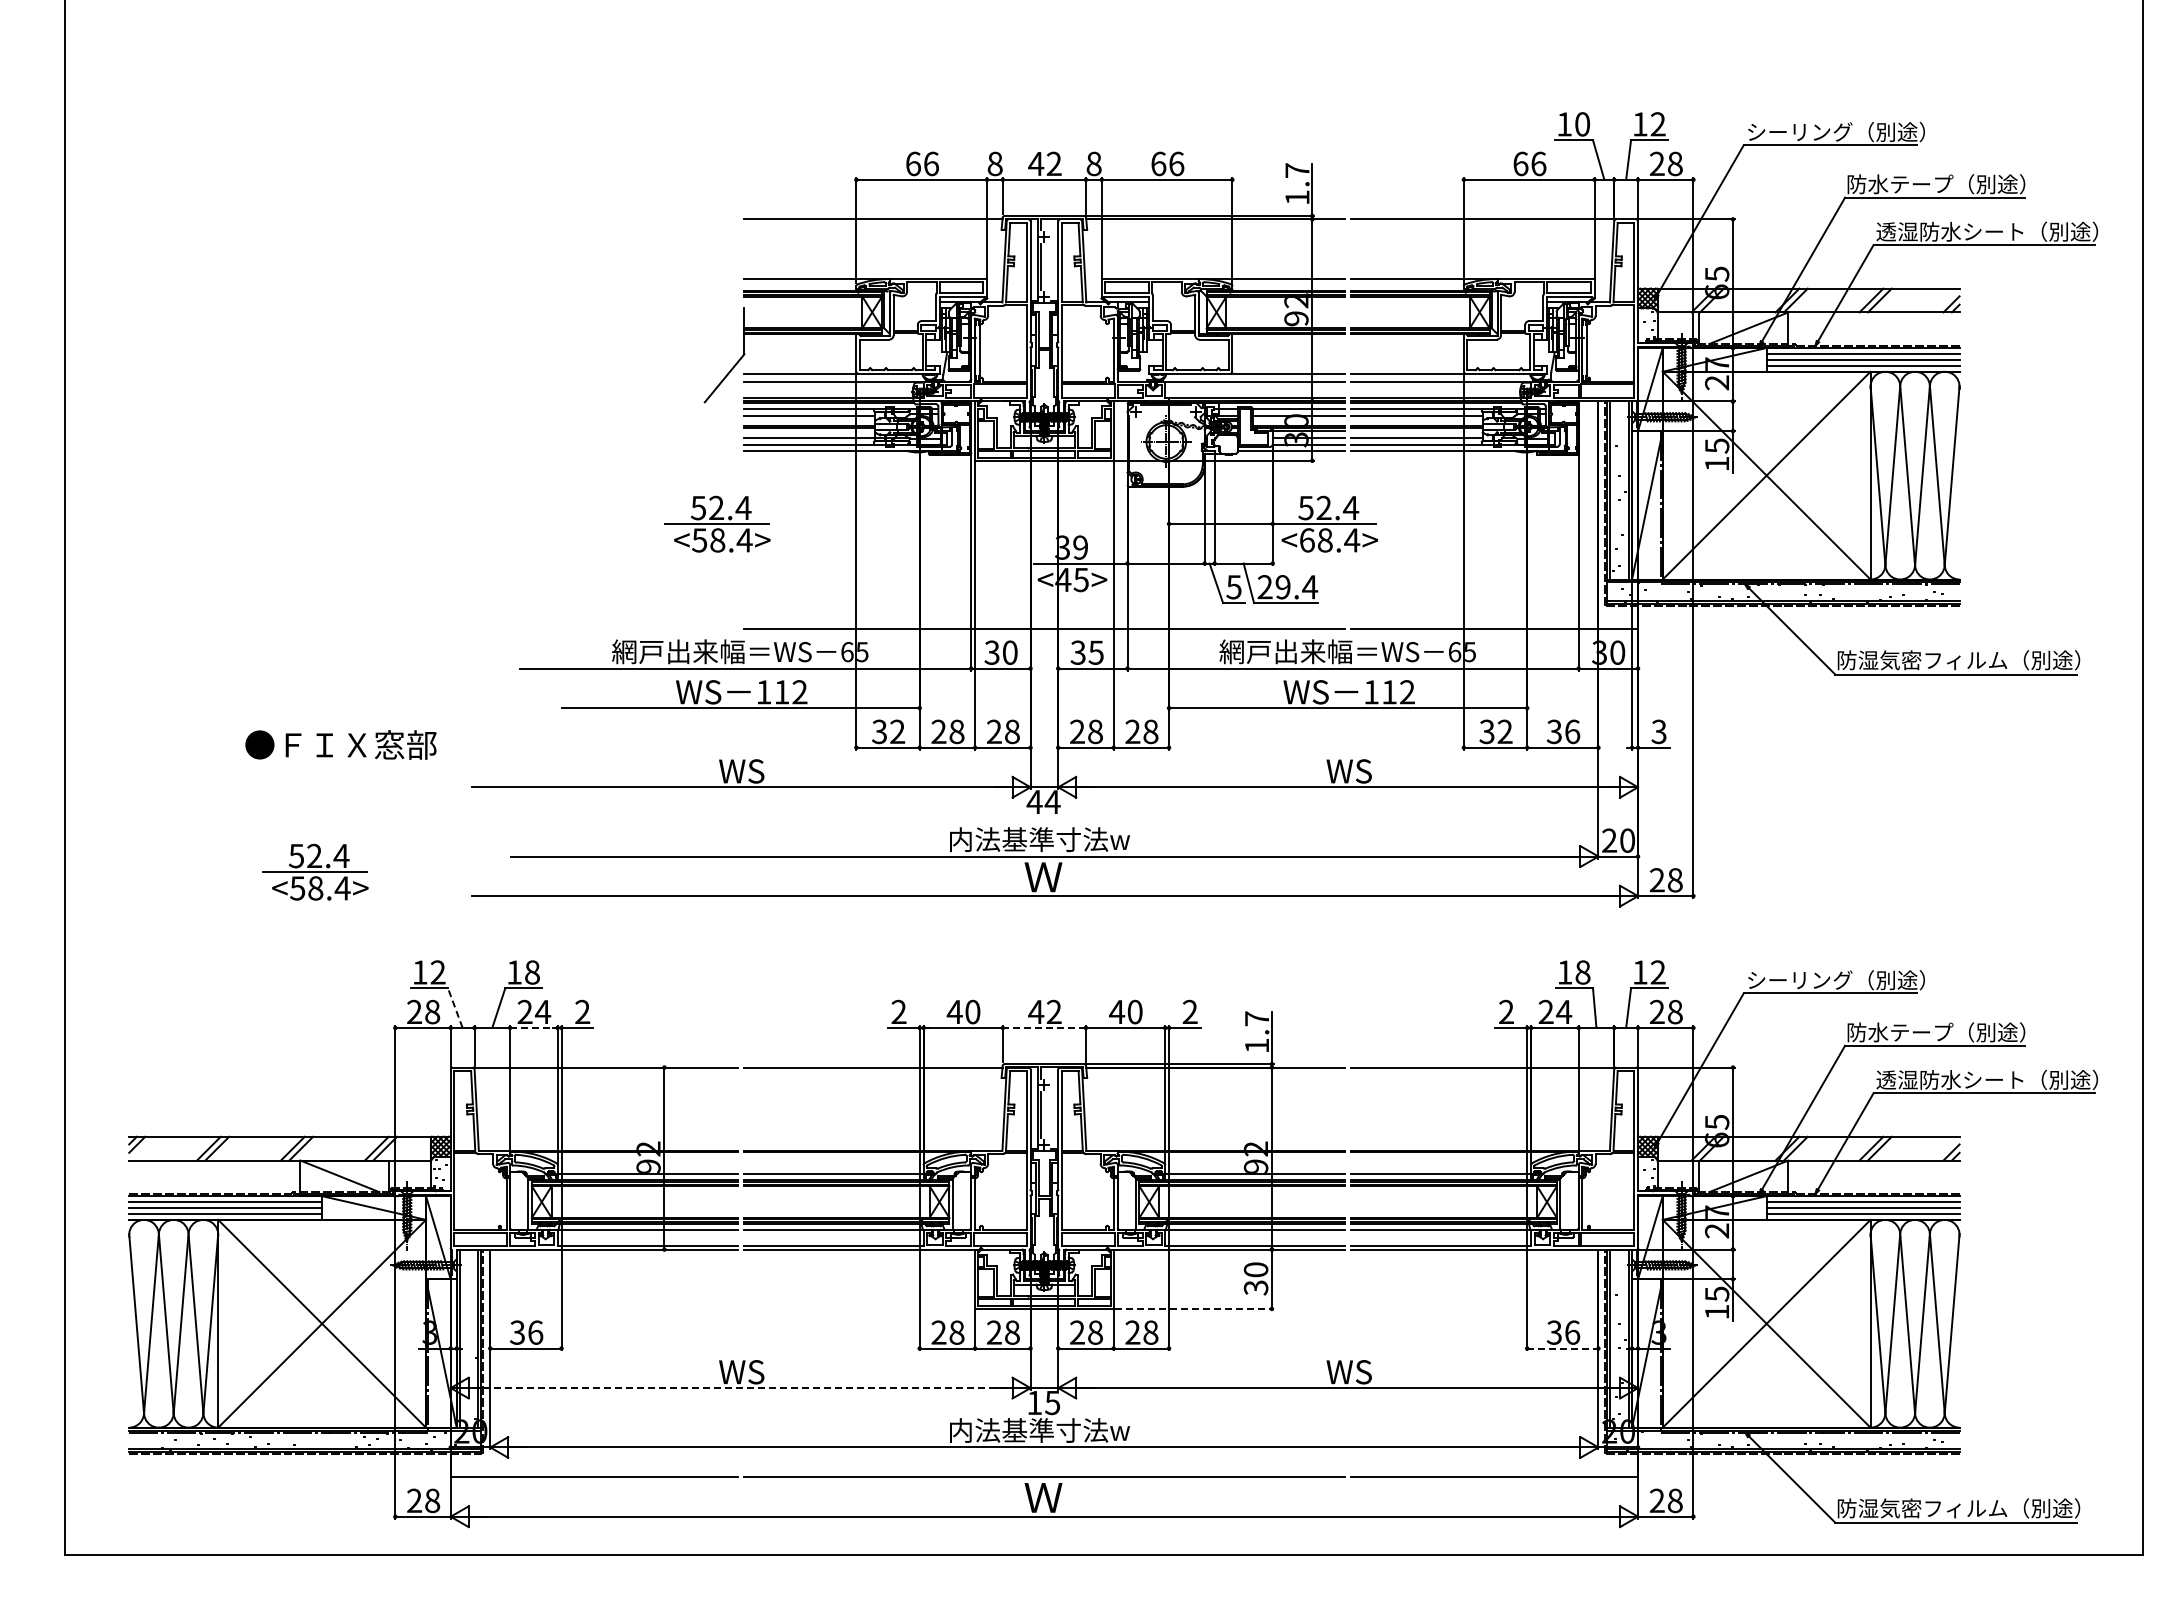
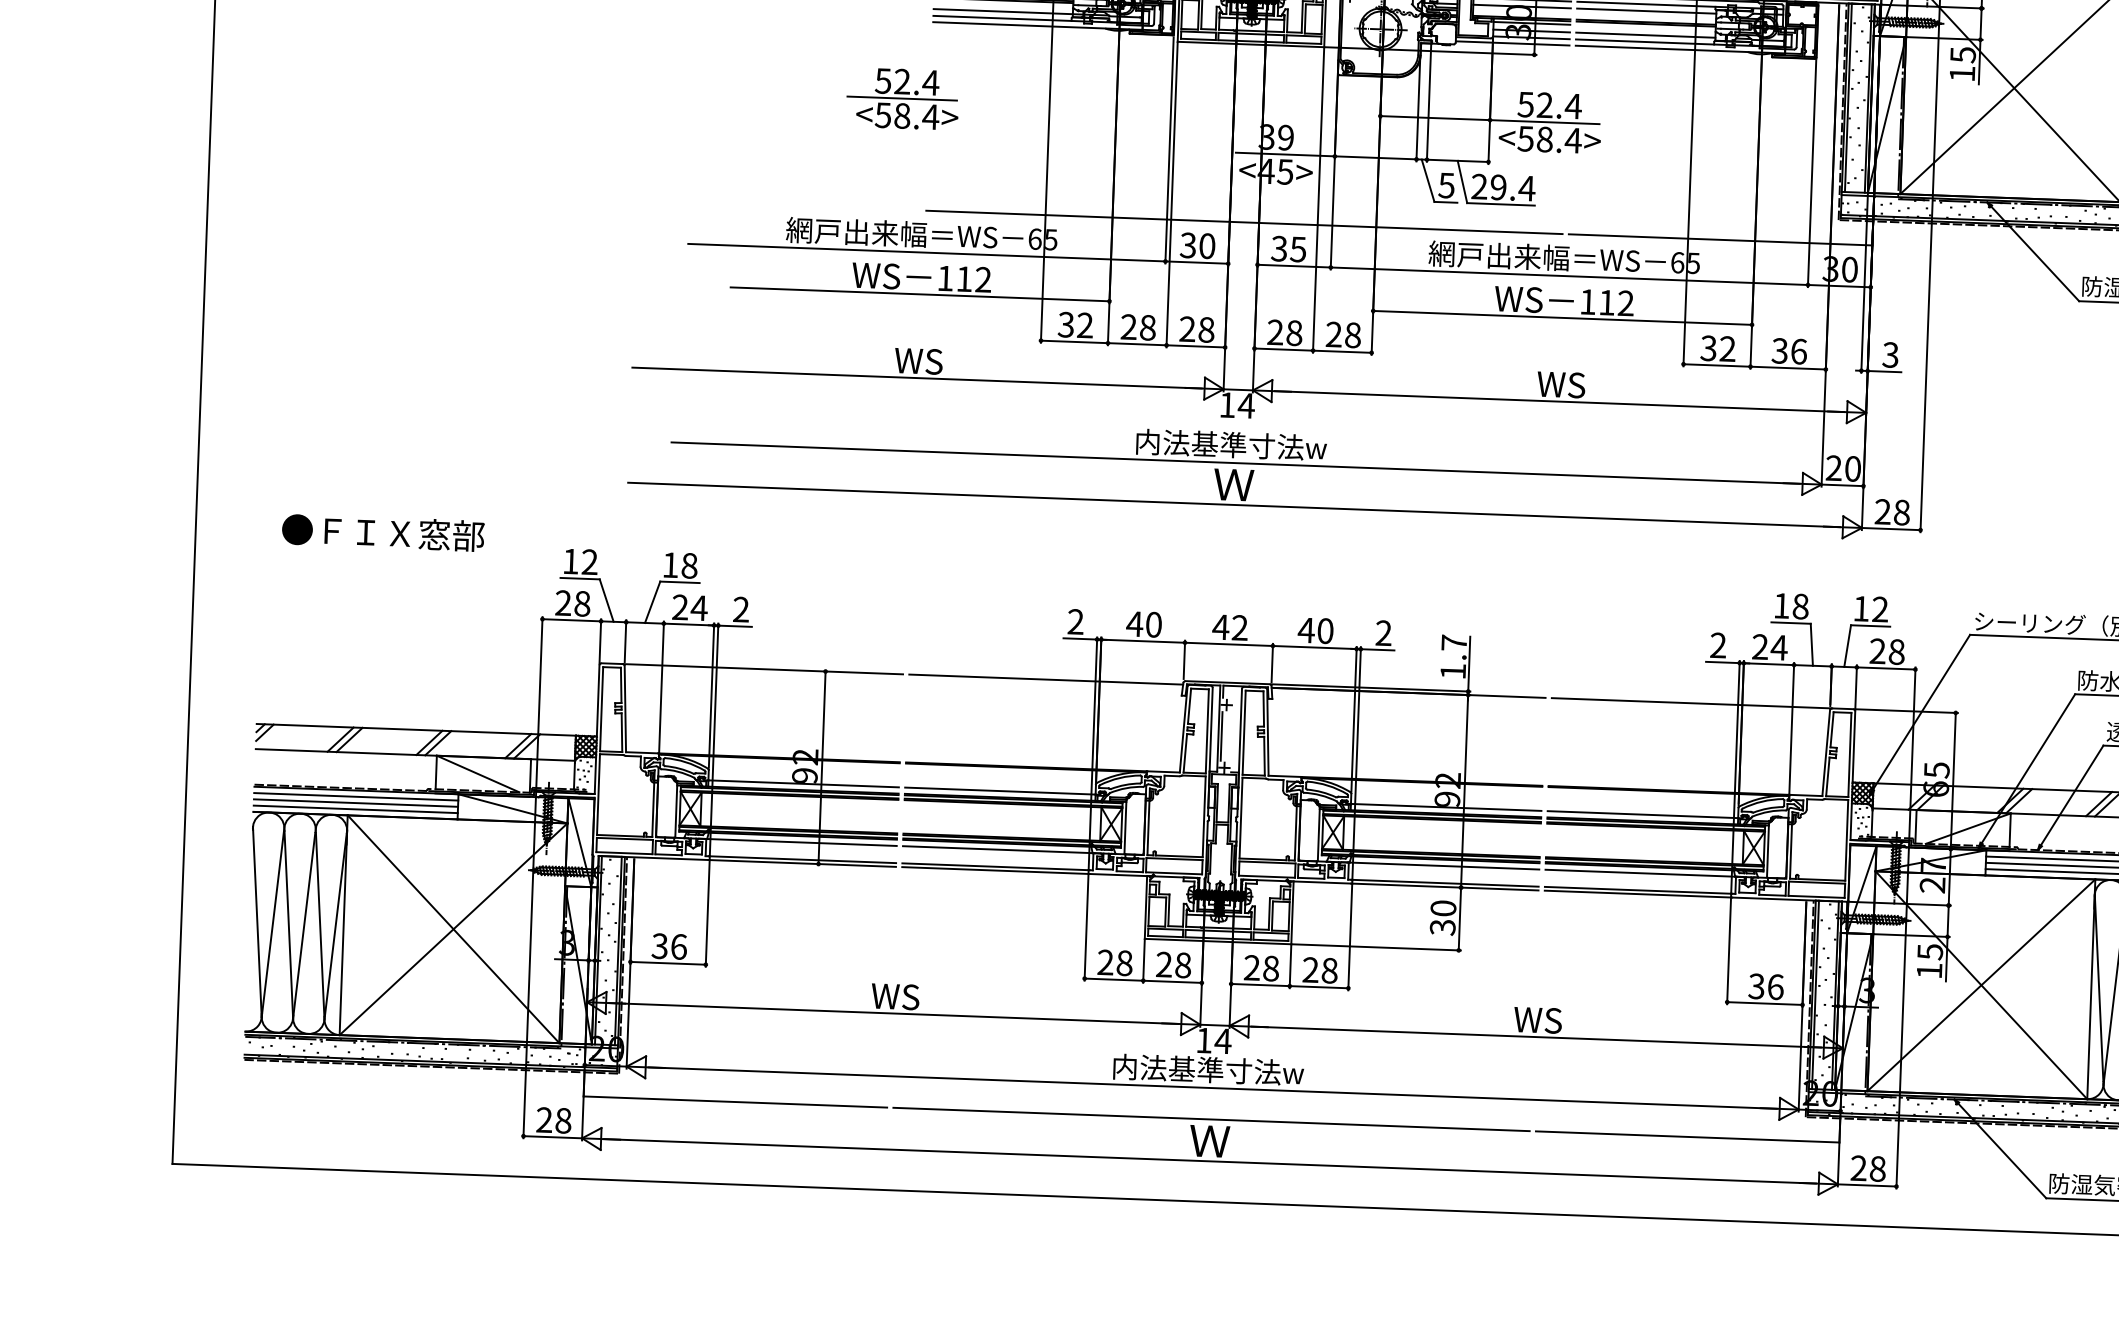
text: (1306, 540) -> (1525, 138), <68.4> -> <58.4>
text: (340, 744) -> (382, 532), moved
text: (1034, 801) -> (1227, 404), 44 -> 14
part: (315, 871) -> (464, 450), removed
line: (455, 1007) -> (606, 599), dashed -> solid
line: (533, 1027) -> (688, 624), dashed -> solid
line: (1044, 1027) -> (1229, 643), dashed -> solid
line: (1194, 1308) -> (1376, 946), dashed -> solid
line: (1562, 1348) -> (1764, 1003), dashed -> solid
line: (741, 1388) -> (894, 1013), dashed -> solid
text: (1052, 1403) -> (1222, 1041), 15 -> 14

